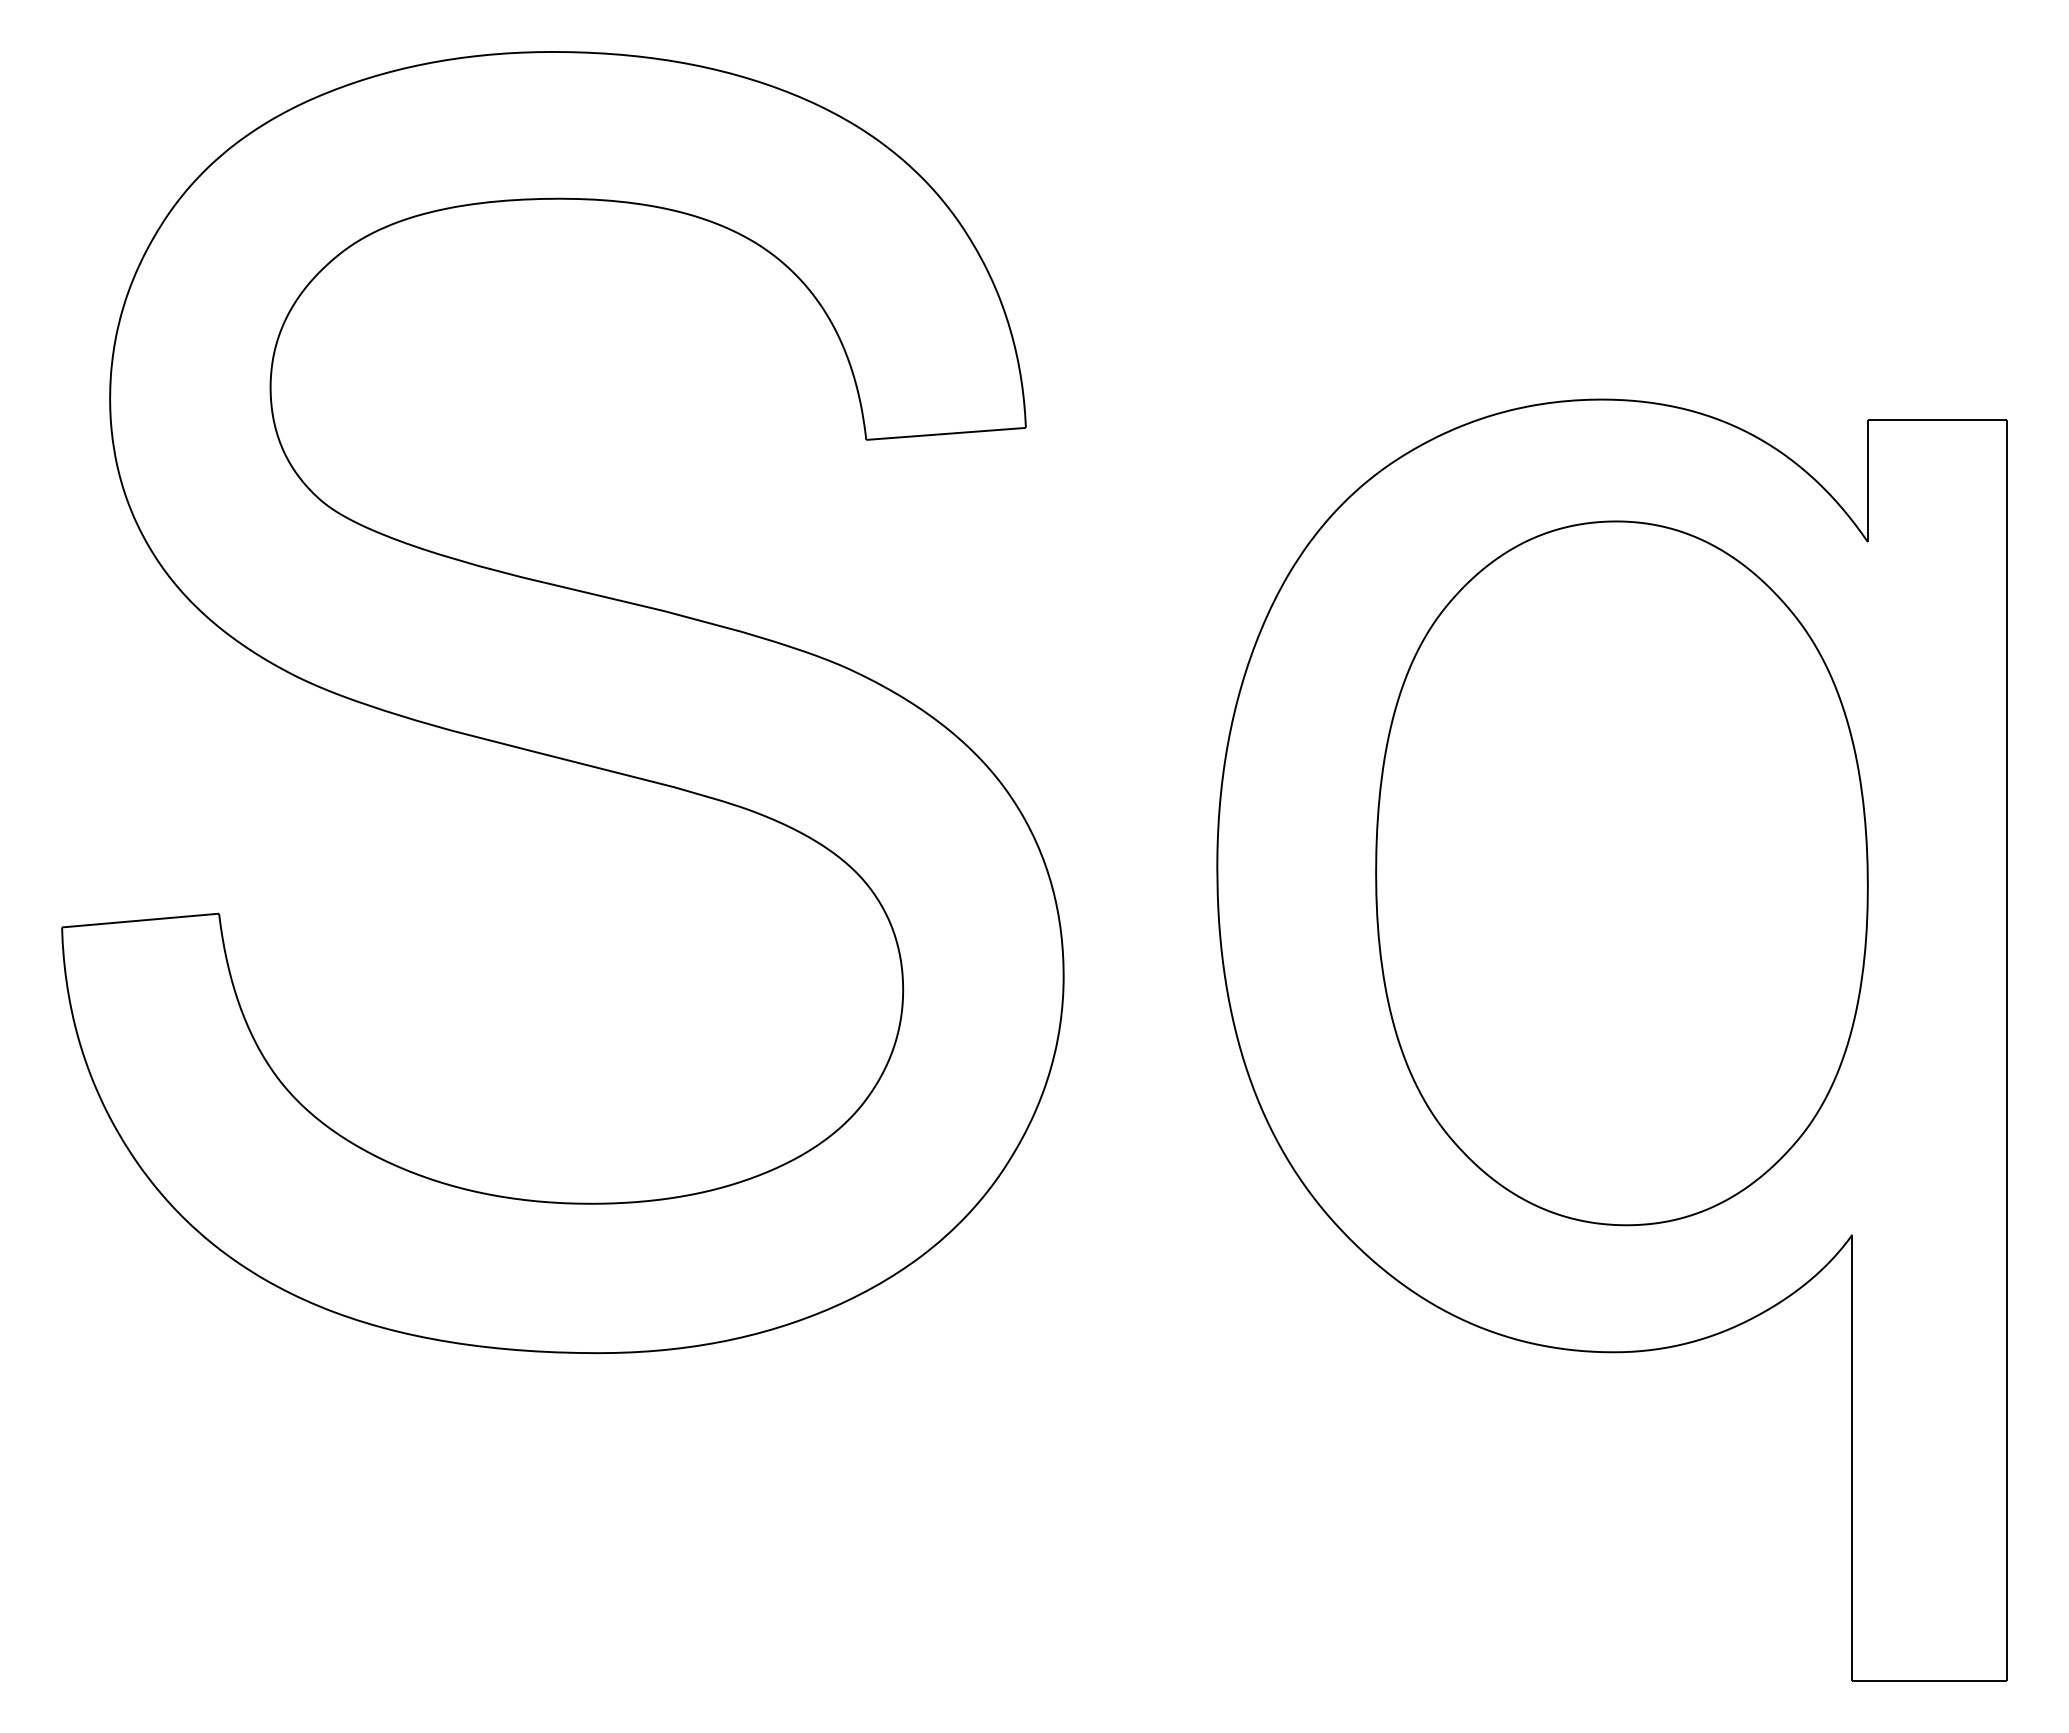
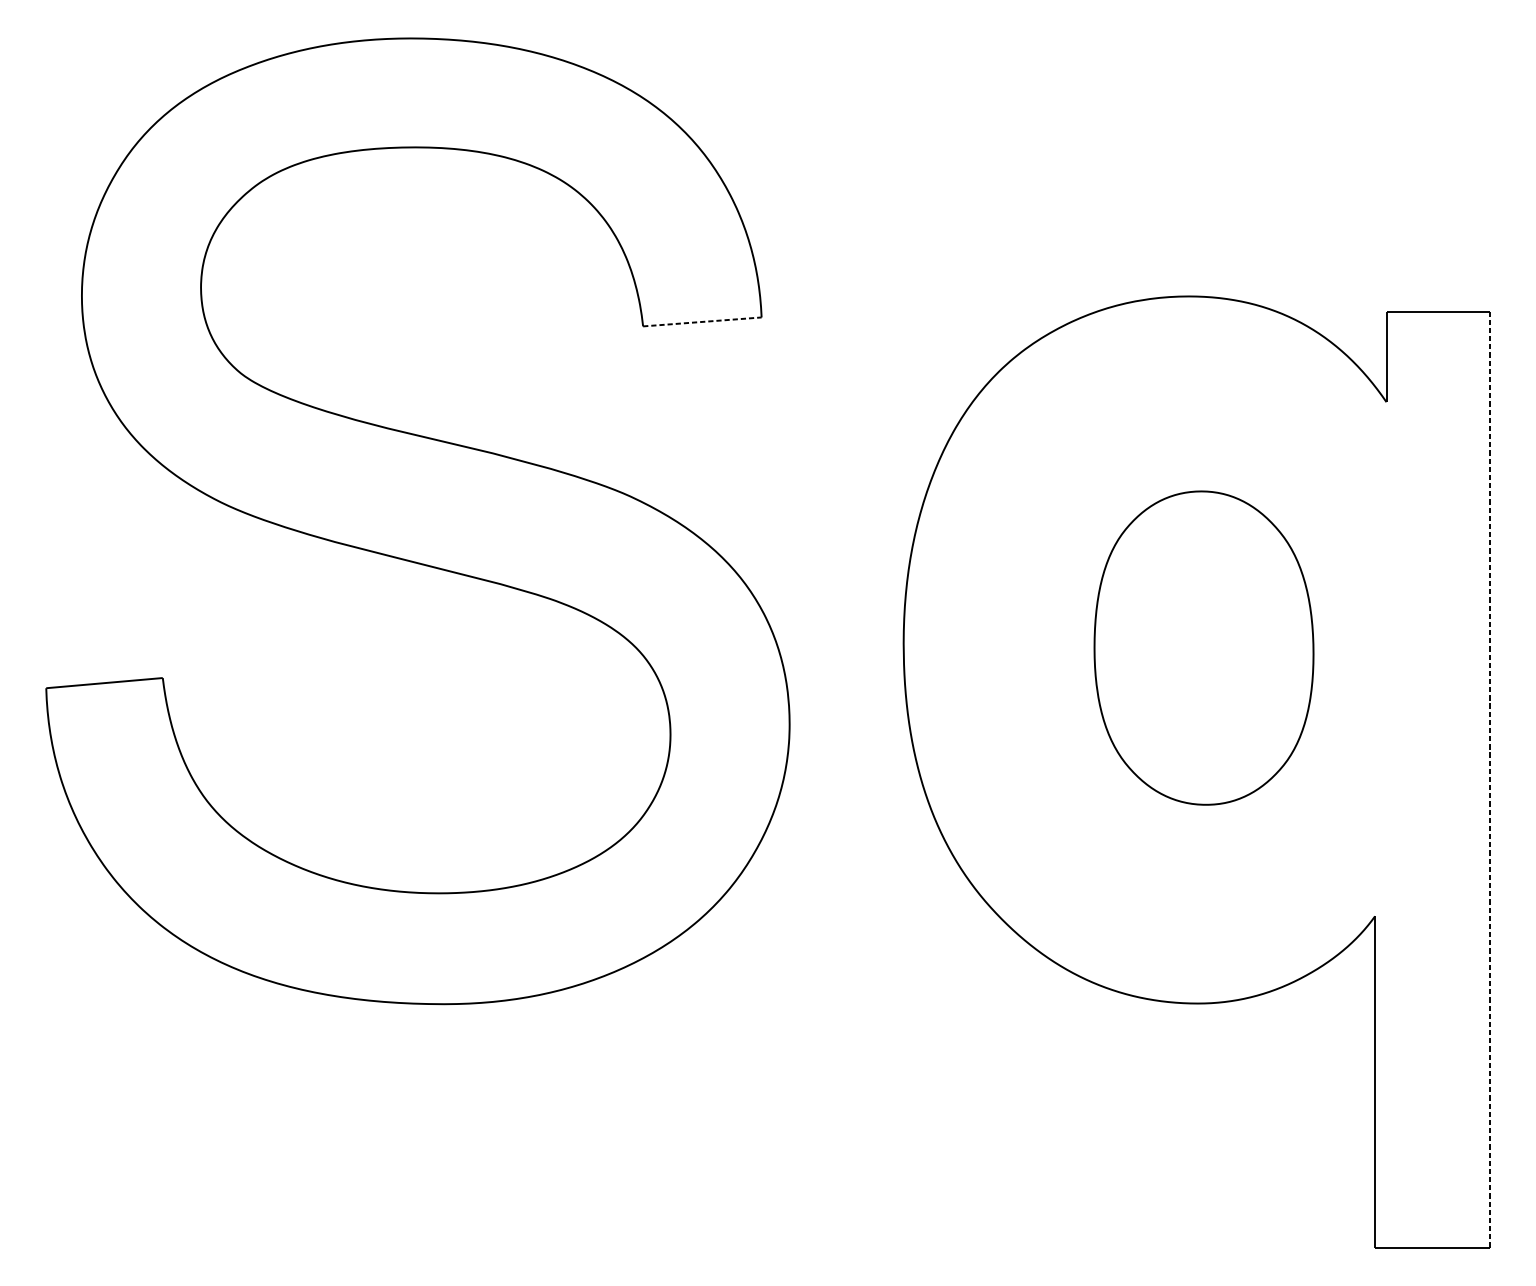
line: (946, 433) -> (702, 321), solid -> dashed
part: (1621, 873) -> (1203, 648), size x0.6
line: (2006, 1050) -> (1489, 779), solid -> dashed

